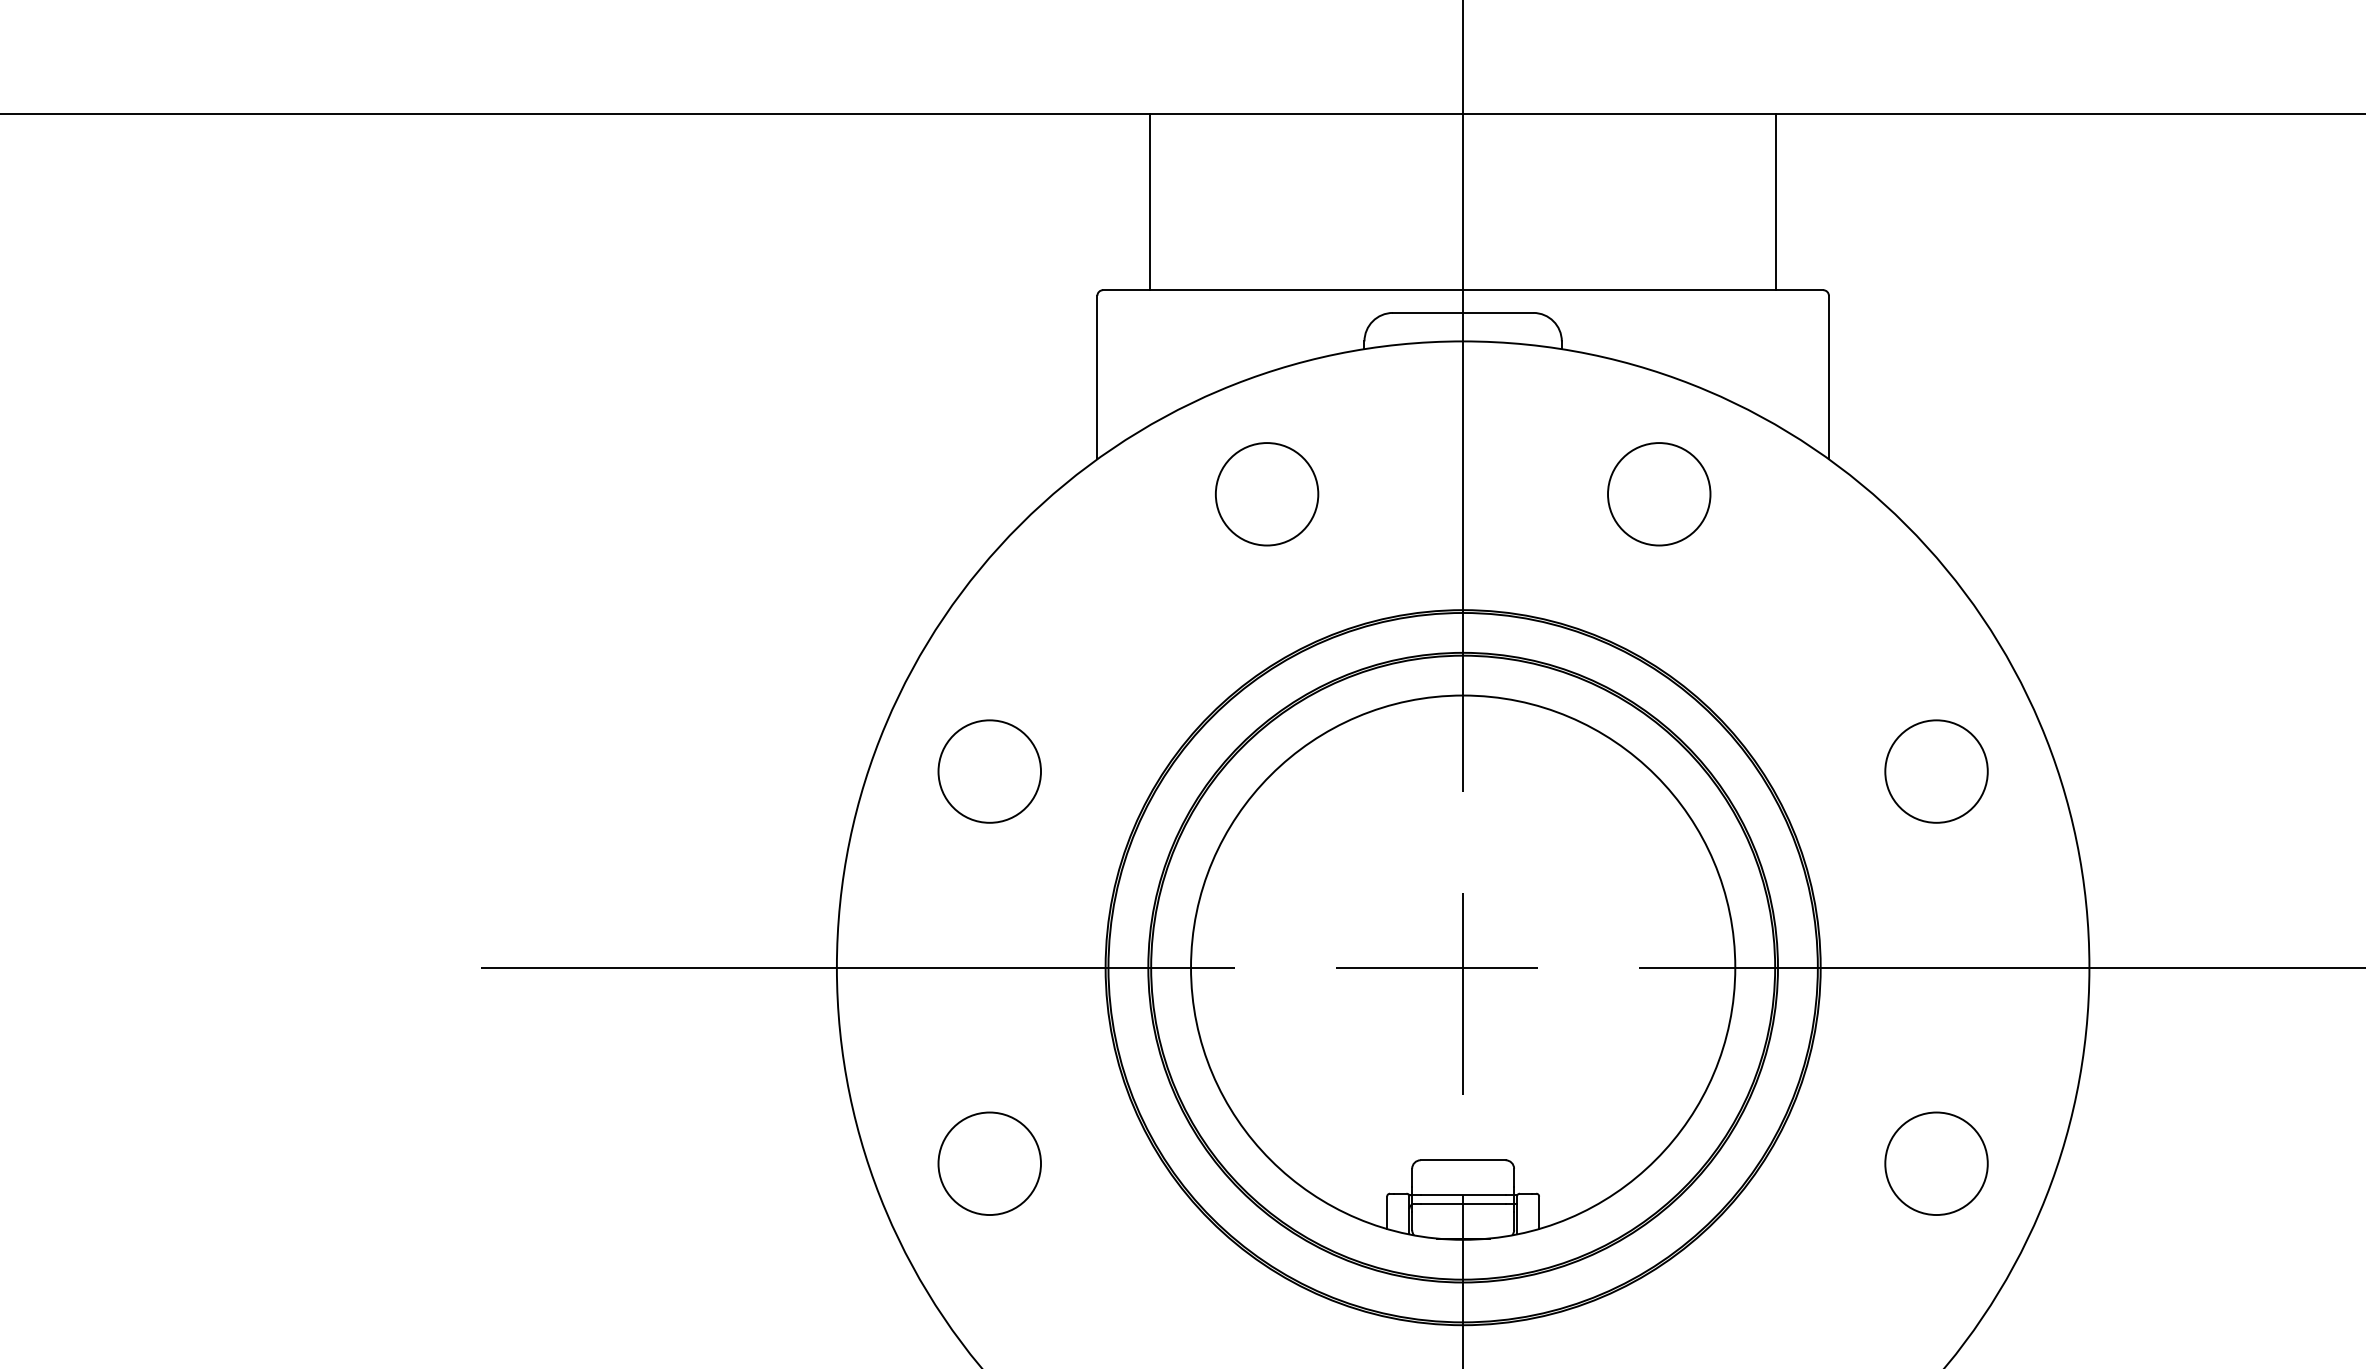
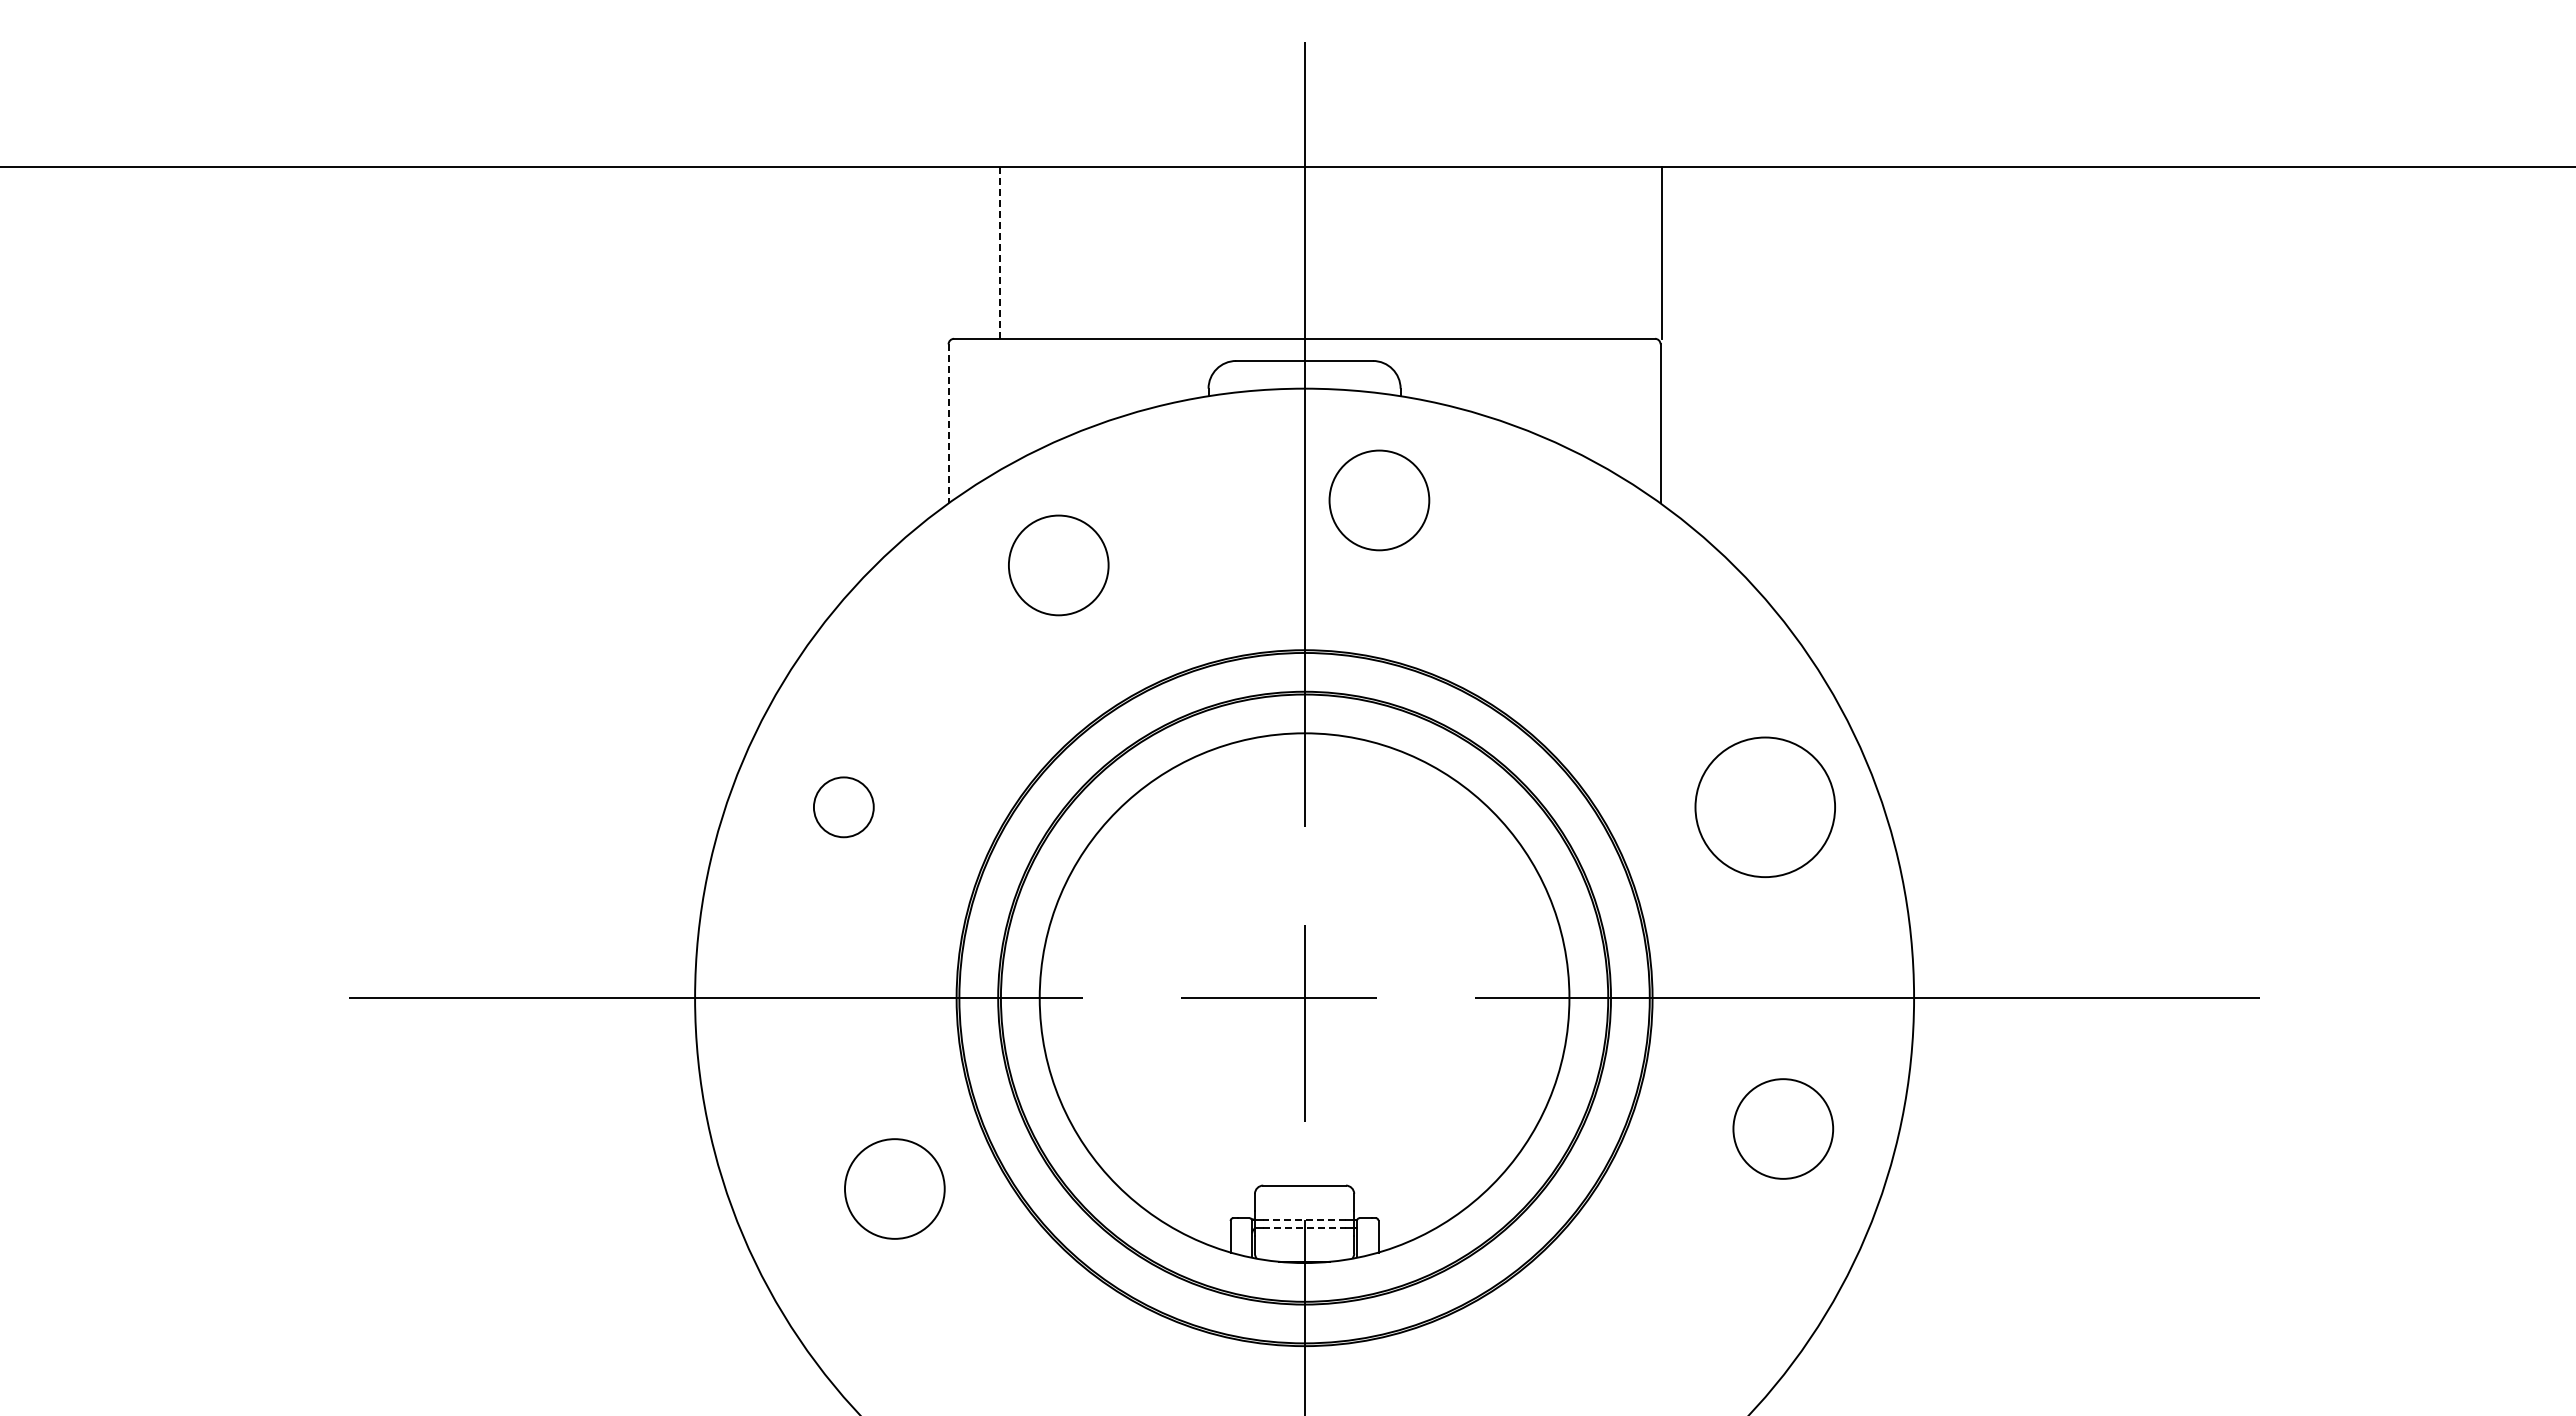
line: (1149, 201) -> (999, 252), solid -> dashed
line: (1776, 201) -> (1662, 252), moved
line: (1097, 377) -> (948, 423), solid -> dashed
circle: (1266, 494) -> (1058, 565), moved
circle: (1659, 494) -> (1379, 500), moved
circle: (989, 771) -> (843, 807), size x0.6
circle: (1936, 771) -> (1765, 807), size x1.4
circle: (989, 1163) -> (894, 1188), moved
circle: (1936, 1163) -> (1783, 1128), moved
line: (1463, 1195) -> (1304, 1219), solid -> dashed
line: (1464, 1203) -> (1305, 1227), solid -> dashed

